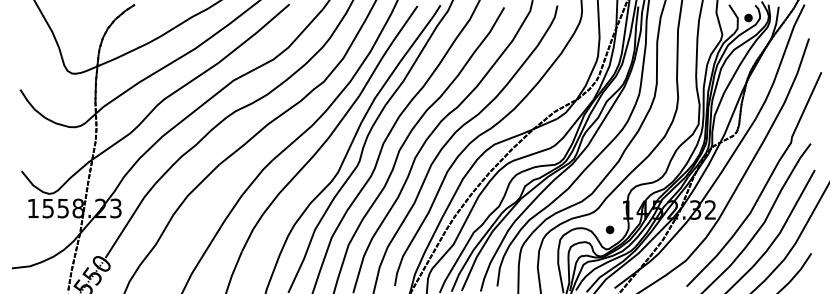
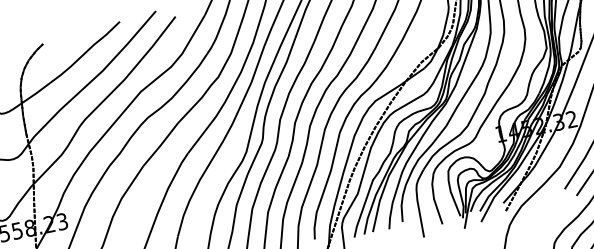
part: (609, 229) -> (488, 153), removed

